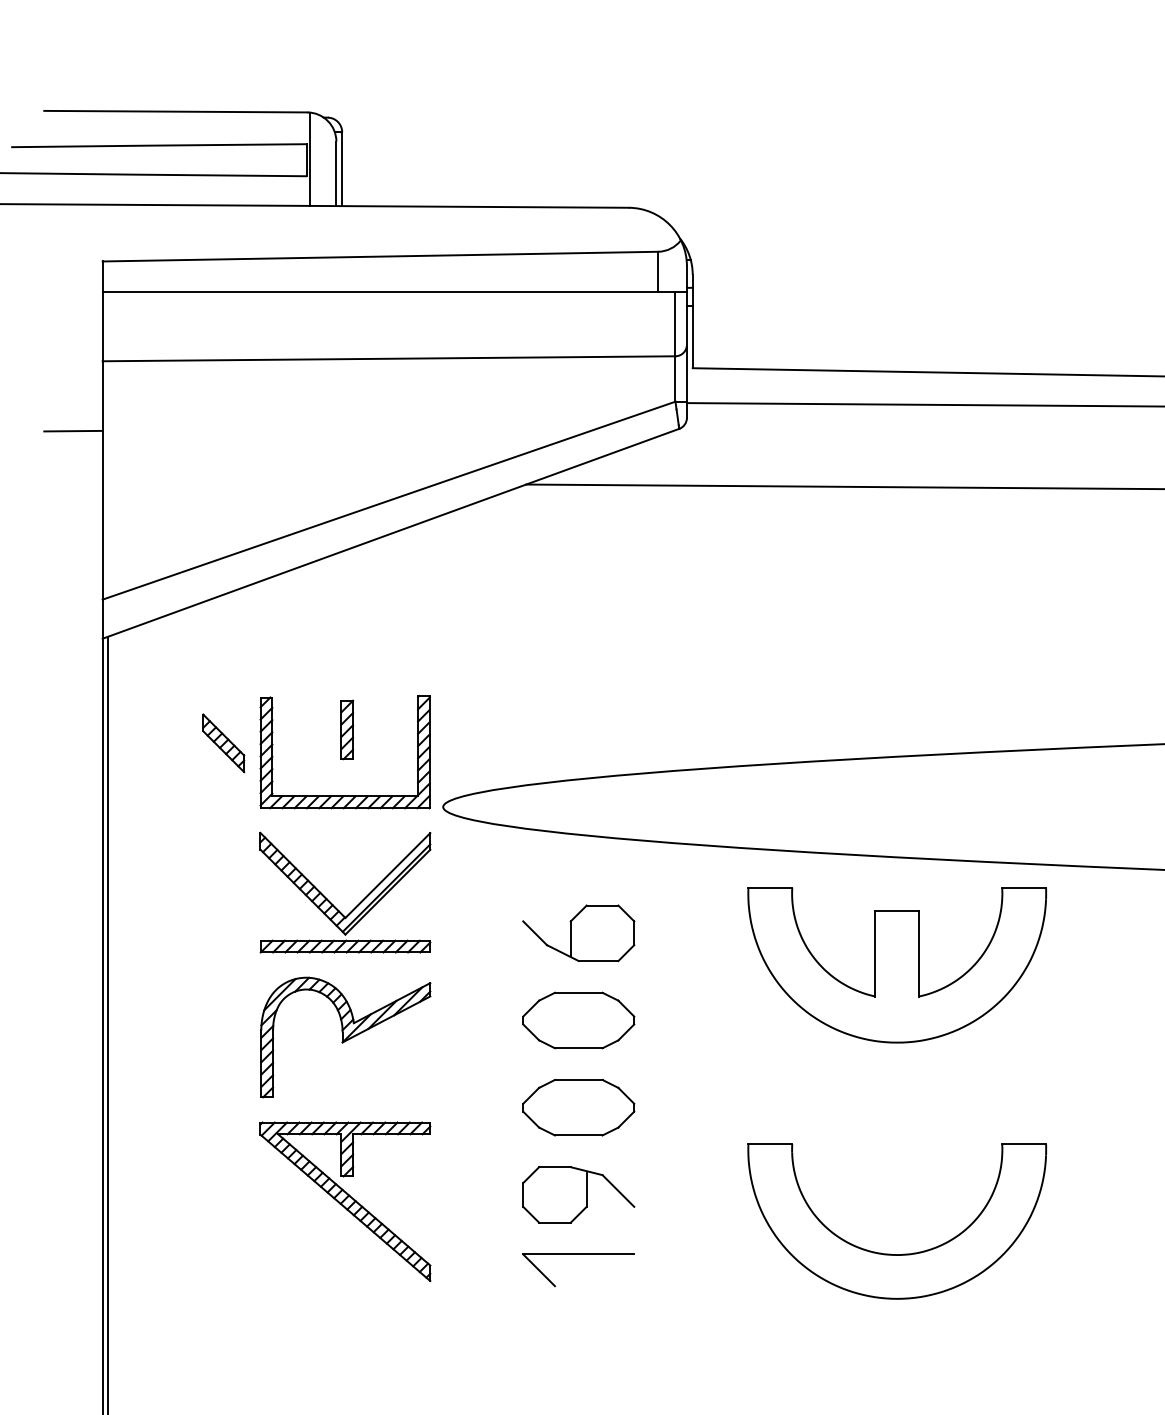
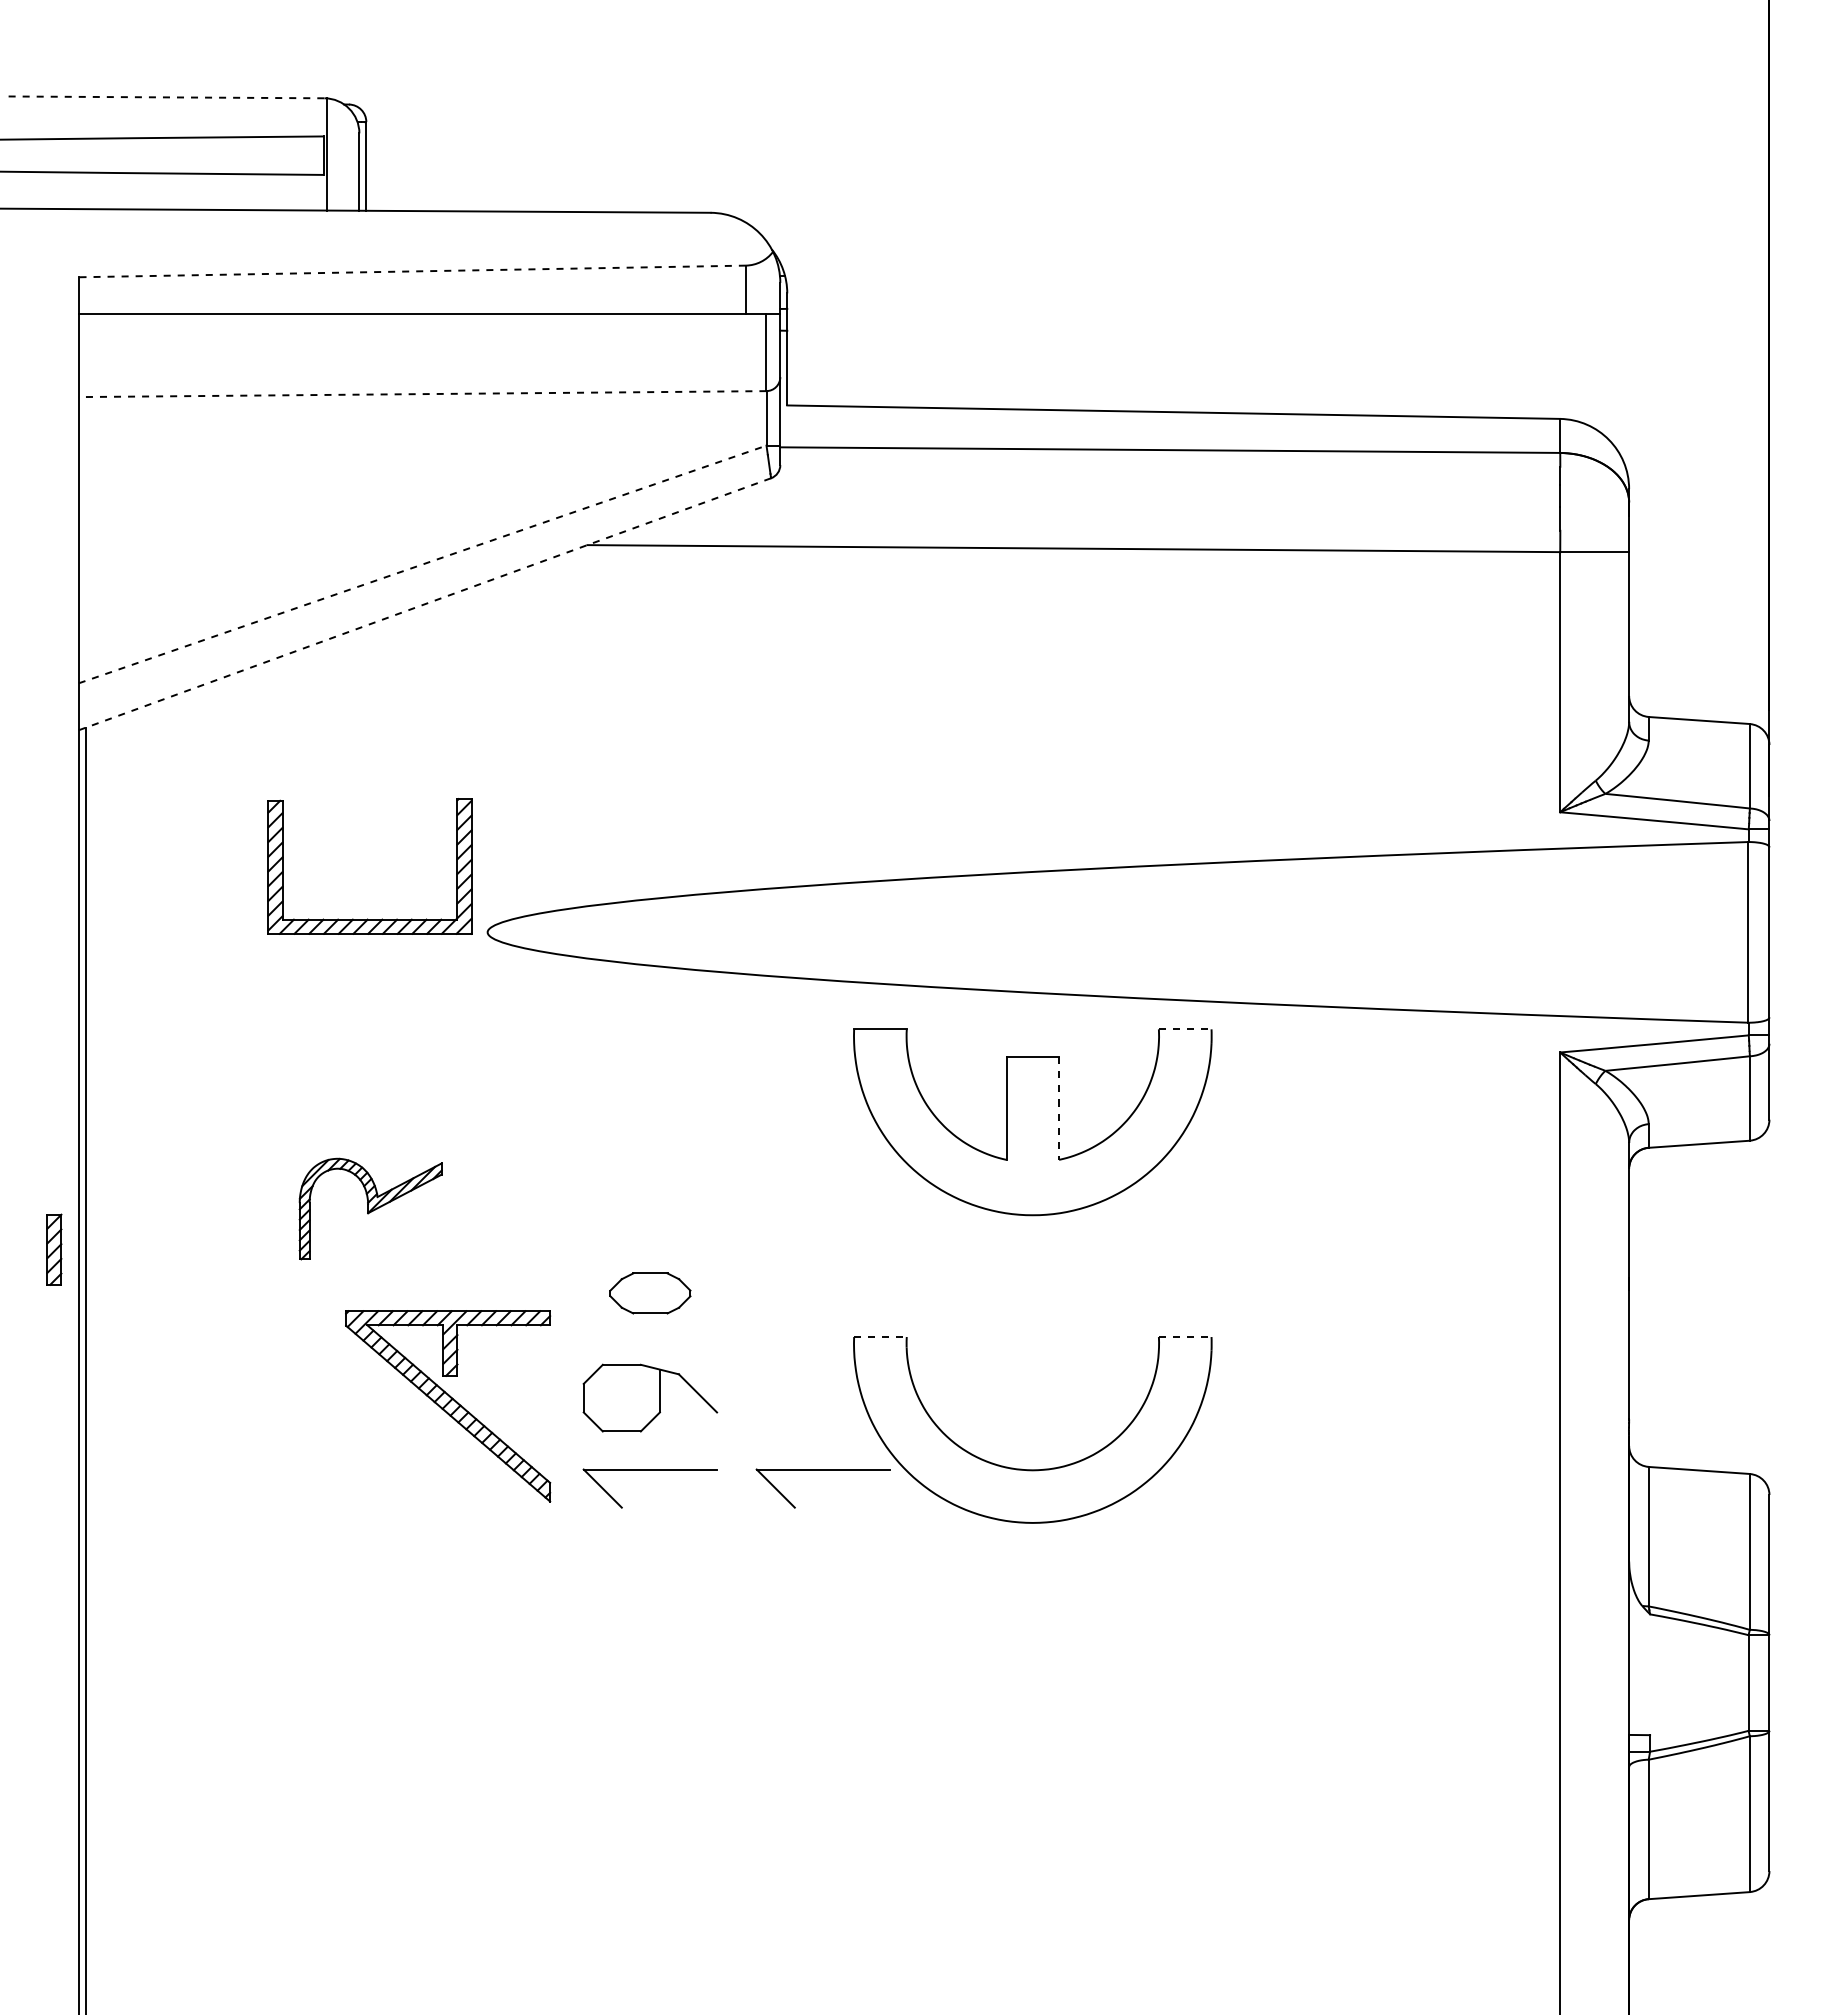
line: (175, 111) -> (166, 97), solid -> dashed
line: (380, 256) -> (412, 271), solid -> dashed
line: (388, 359) -> (422, 394), solid -> dashed
line: (73, 430) -> (43, 480), removed
line: (388, 500) -> (422, 564), solid -> dashed
line: (391, 533) -> (425, 604), solid -> dashed
part: (347, 729) -> (54, 1249), moved
part: (223, 743) -> (223, 855), removed
line: (1024, 887) -> (1185, 1029), solid -> dashed
part: (357, 904) -> (384, 1049), removed
part: (578, 932) -> (650, 1083), removed
line: (919, 954) -> (1059, 1109), solid -> dashed
part: (578, 1020) -> (650, 1188), removed
part: (345, 1037) -> (370, 1208), size x0.7
part: (578, 1107) -> (650, 1293), size x0.6
line: (770, 1144) -> (880, 1337), solid -> dashed
line: (1024, 1144) -> (1185, 1337), solid -> dashed
part: (345, 1201) -> (448, 1406), moved
part: (722, 1255) -> (822, 1470), added

